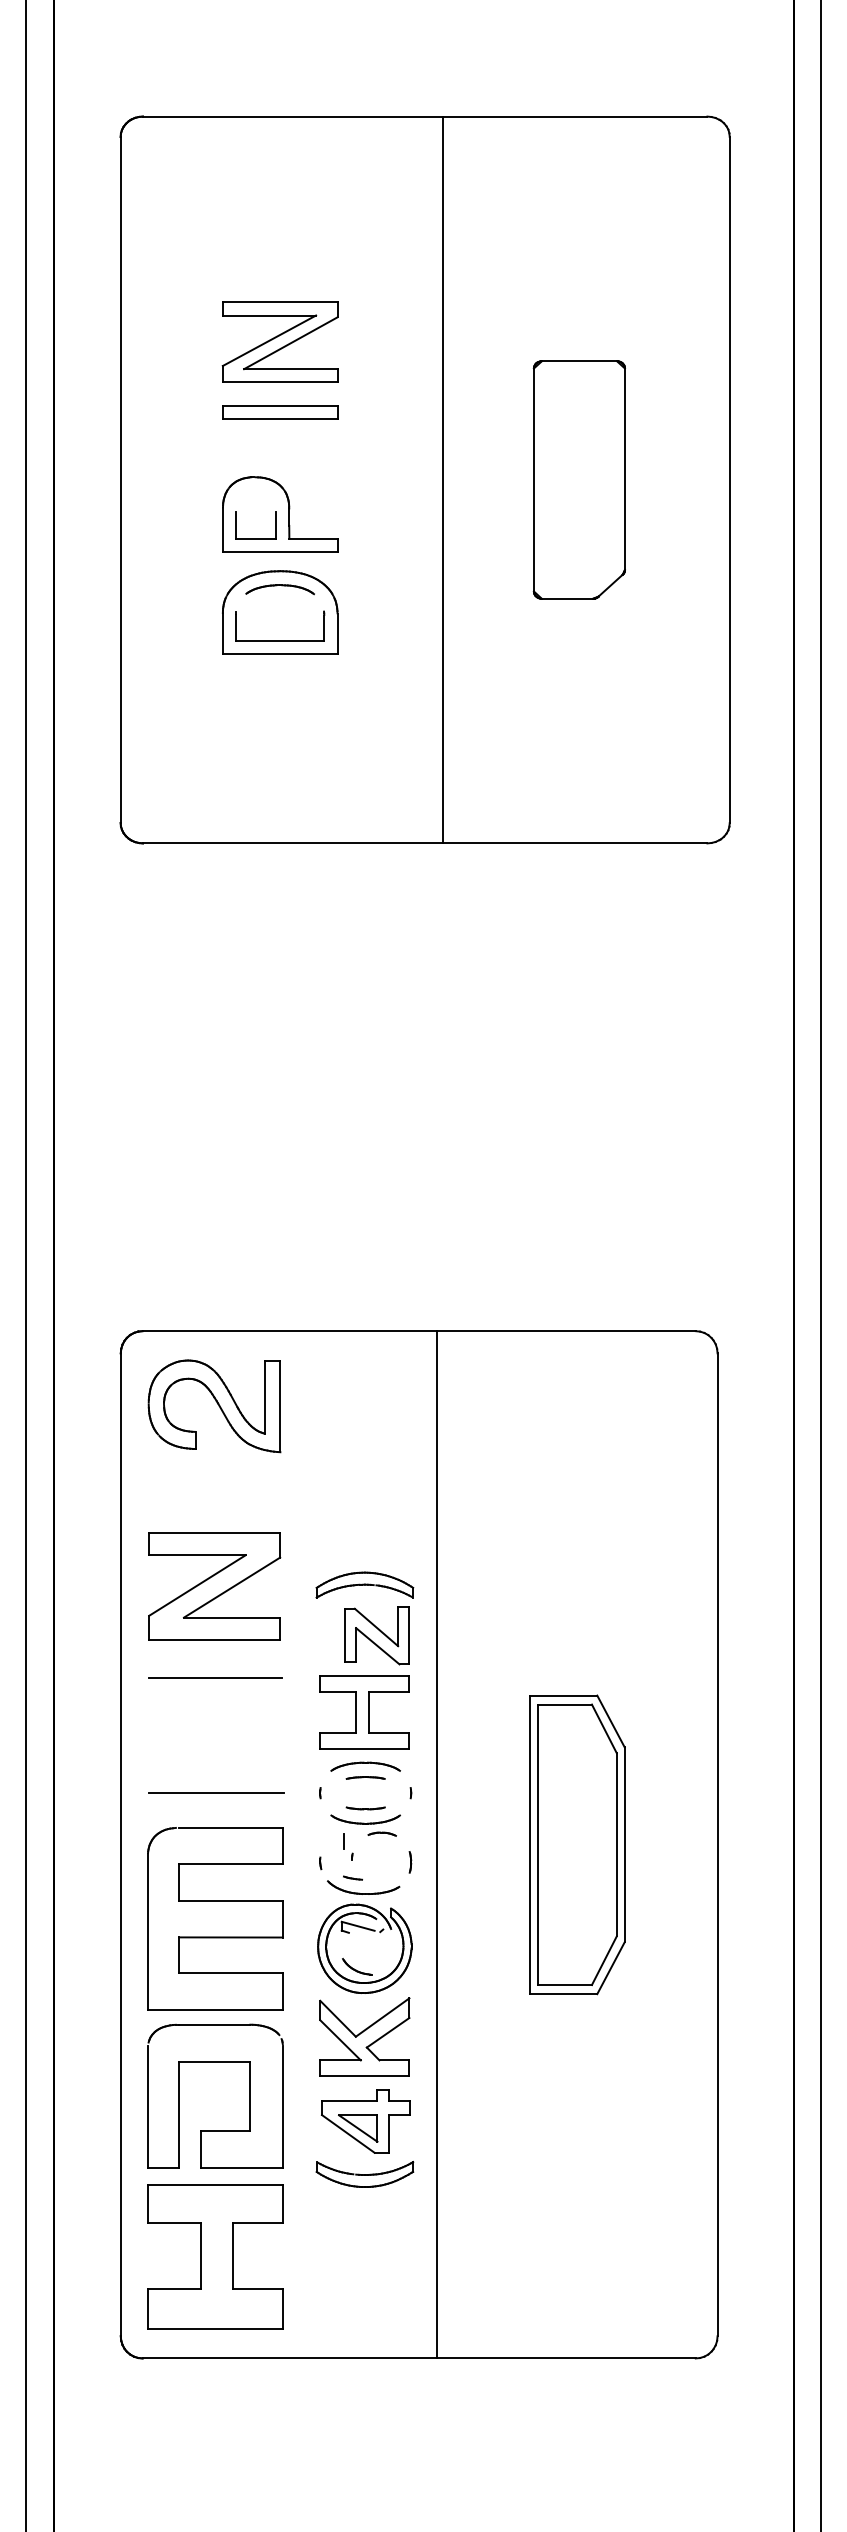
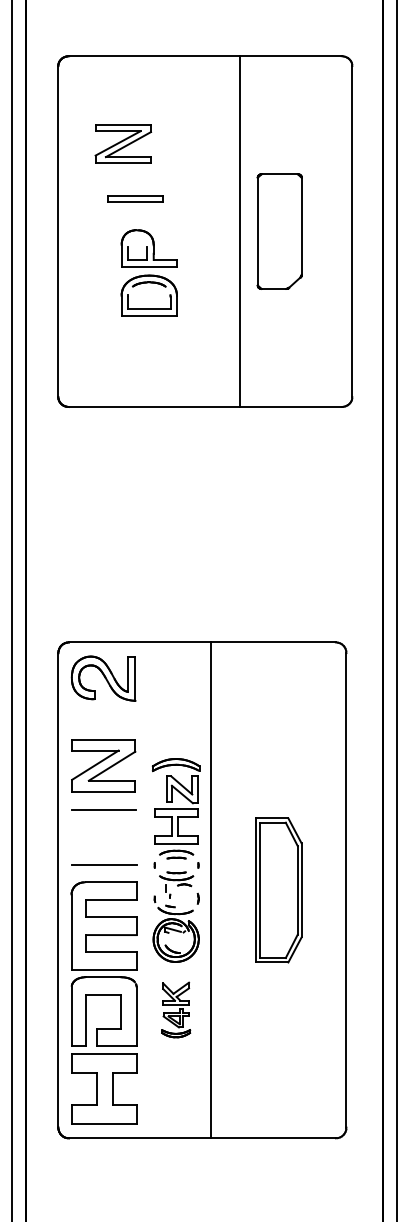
part: (280, 340) -> (123, 143), moved
line: (442, 479) -> (239, 231), moved
part: (278, 564) -> (148, 272), moved
part: (363, 2091) -> (175, 1009), size x0.6

